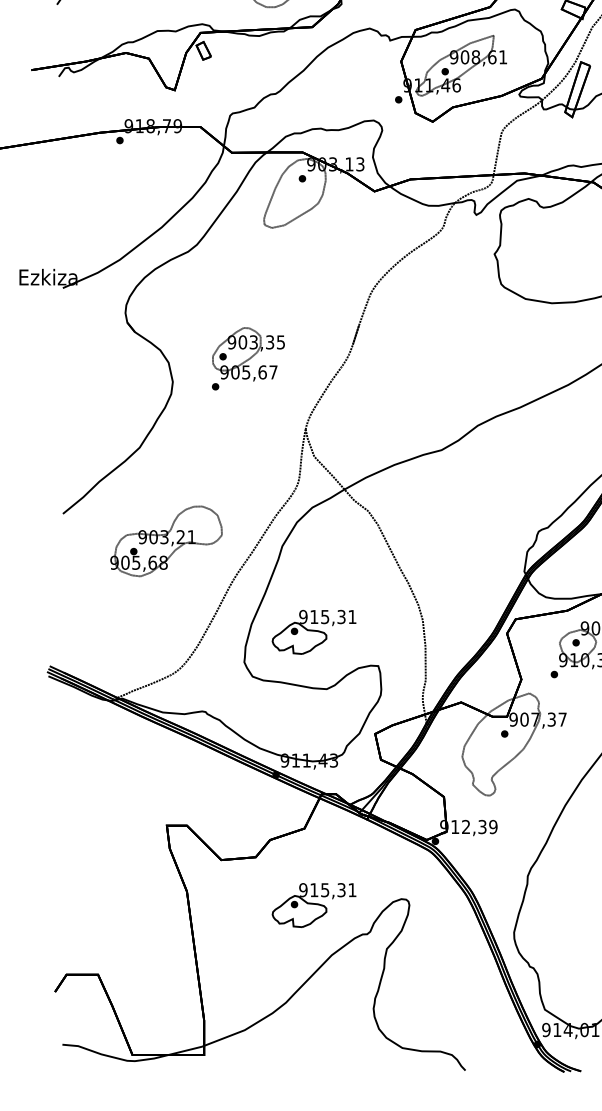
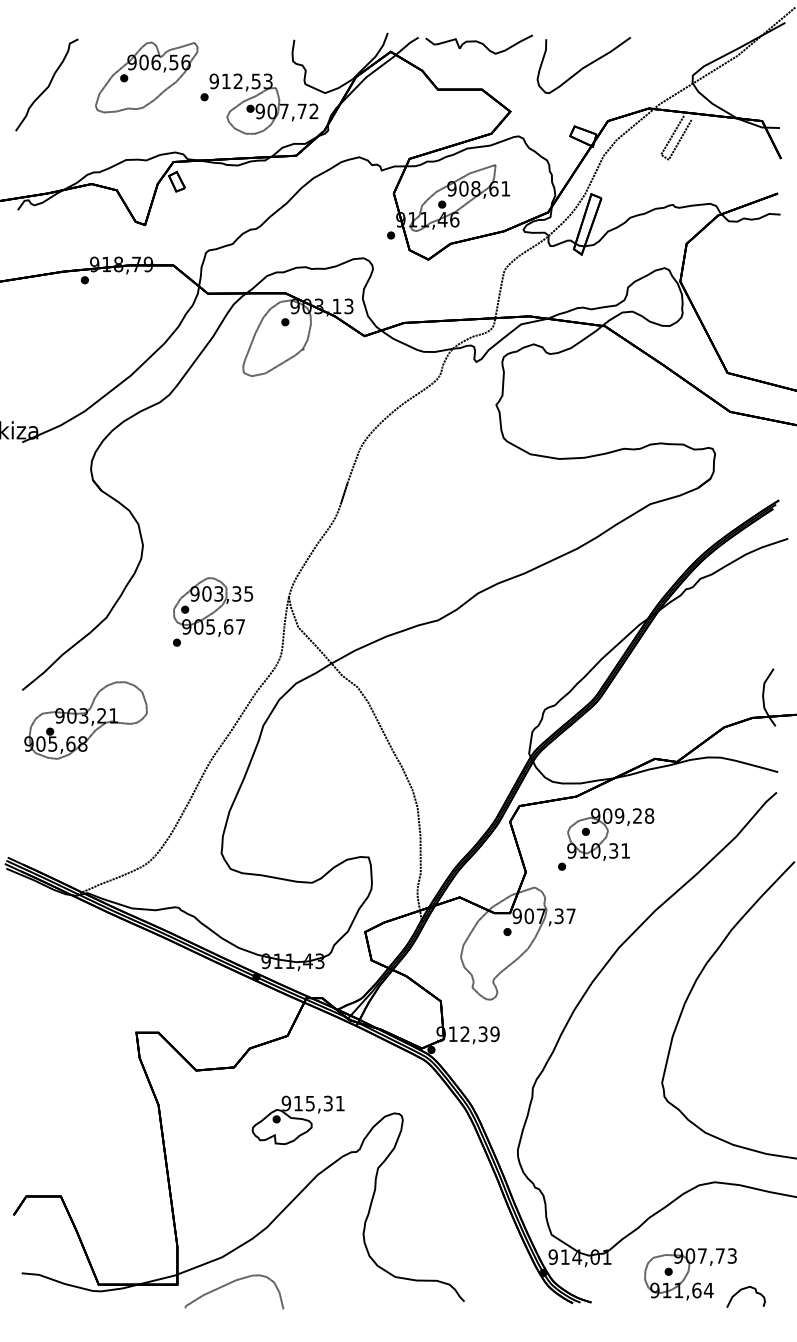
part: (248, 358) -> (213, 611), moved
part: (166, 541) -> (85, 720), moved
part: (313, 632) -> (297, 820), removed
curve: (253, 1053) -> (231, 1283), added

